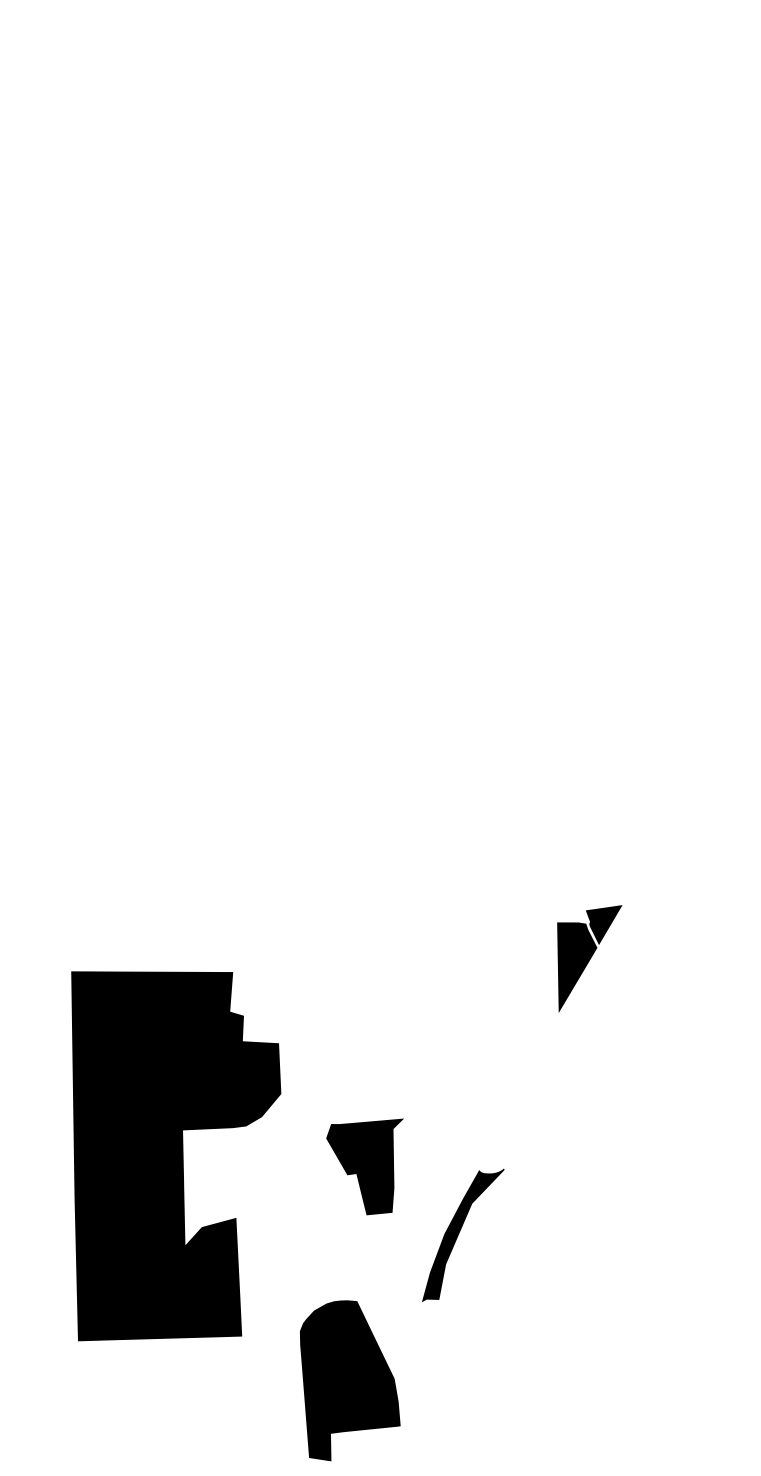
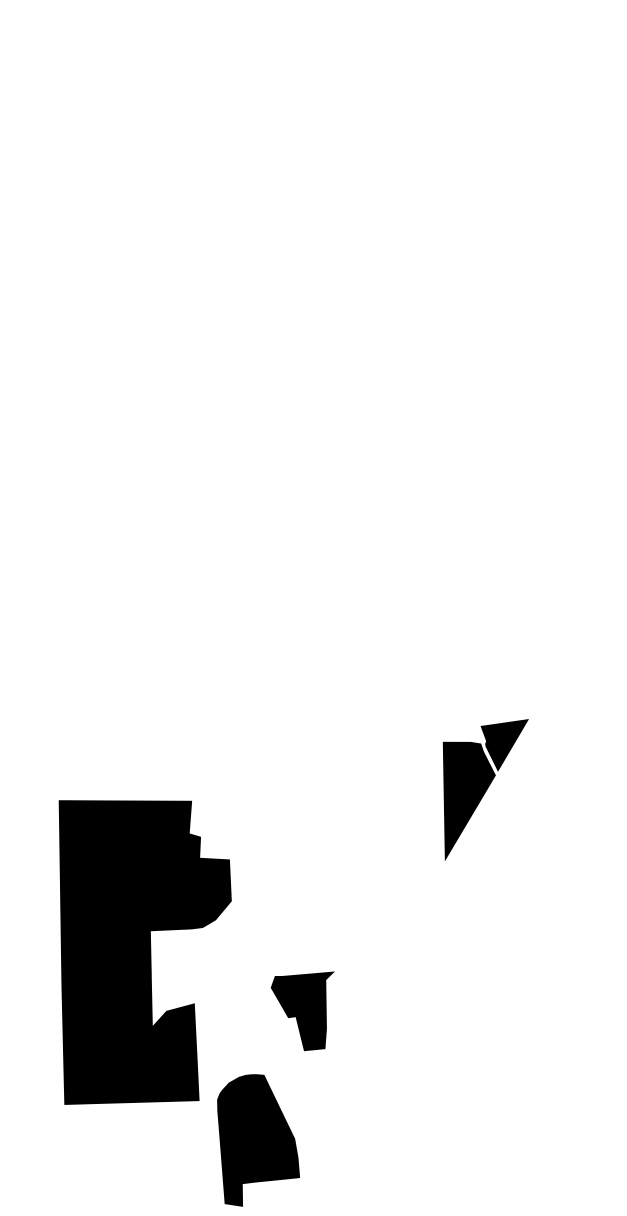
part: (589, 958) -> (485, 789), size x1.6
part: (364, 1167) -> (302, 1011), moved
fill: (463, 1235) -> (381, 1017), removed
part: (350, 1380) -> (258, 1140), moved

